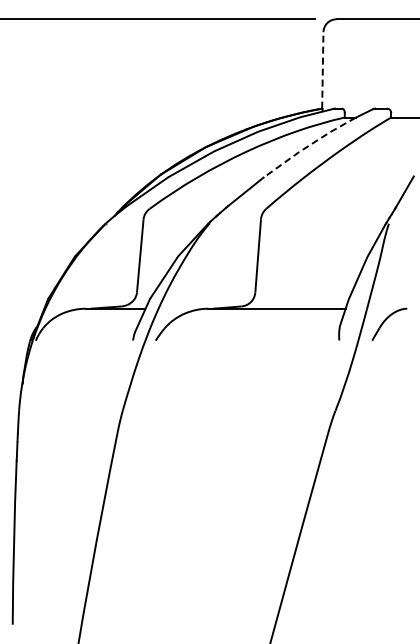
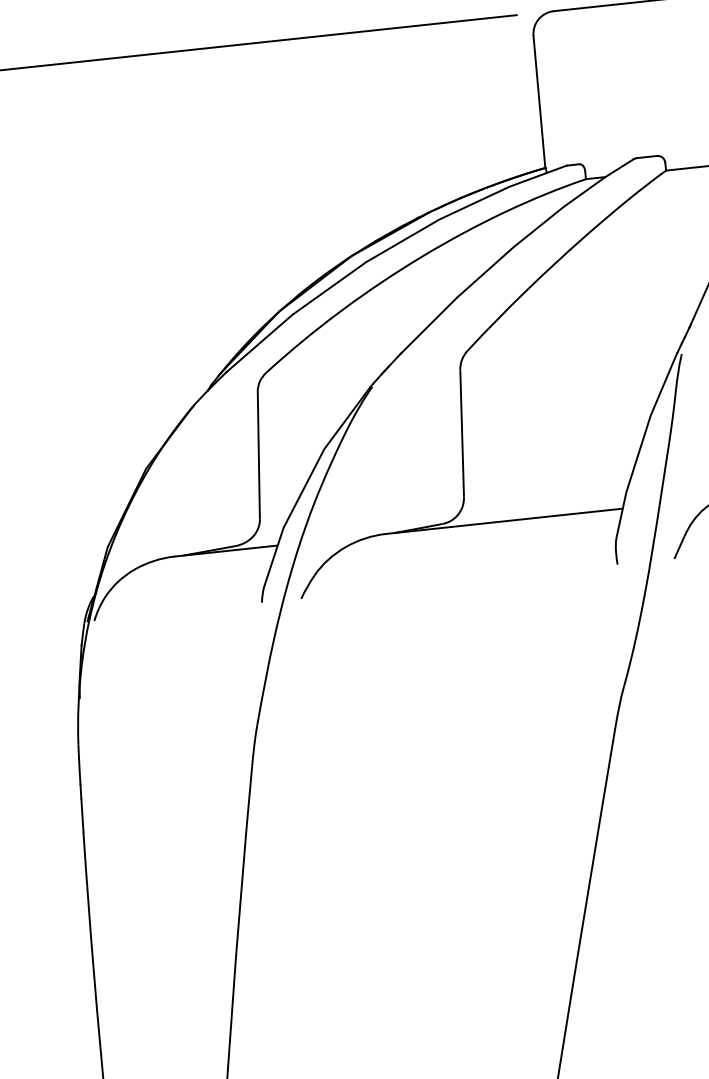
line: (322, 69) -> (538, 100), dashed -> solid
line: (308, 146) -> (528, 235), dashed -> solid

